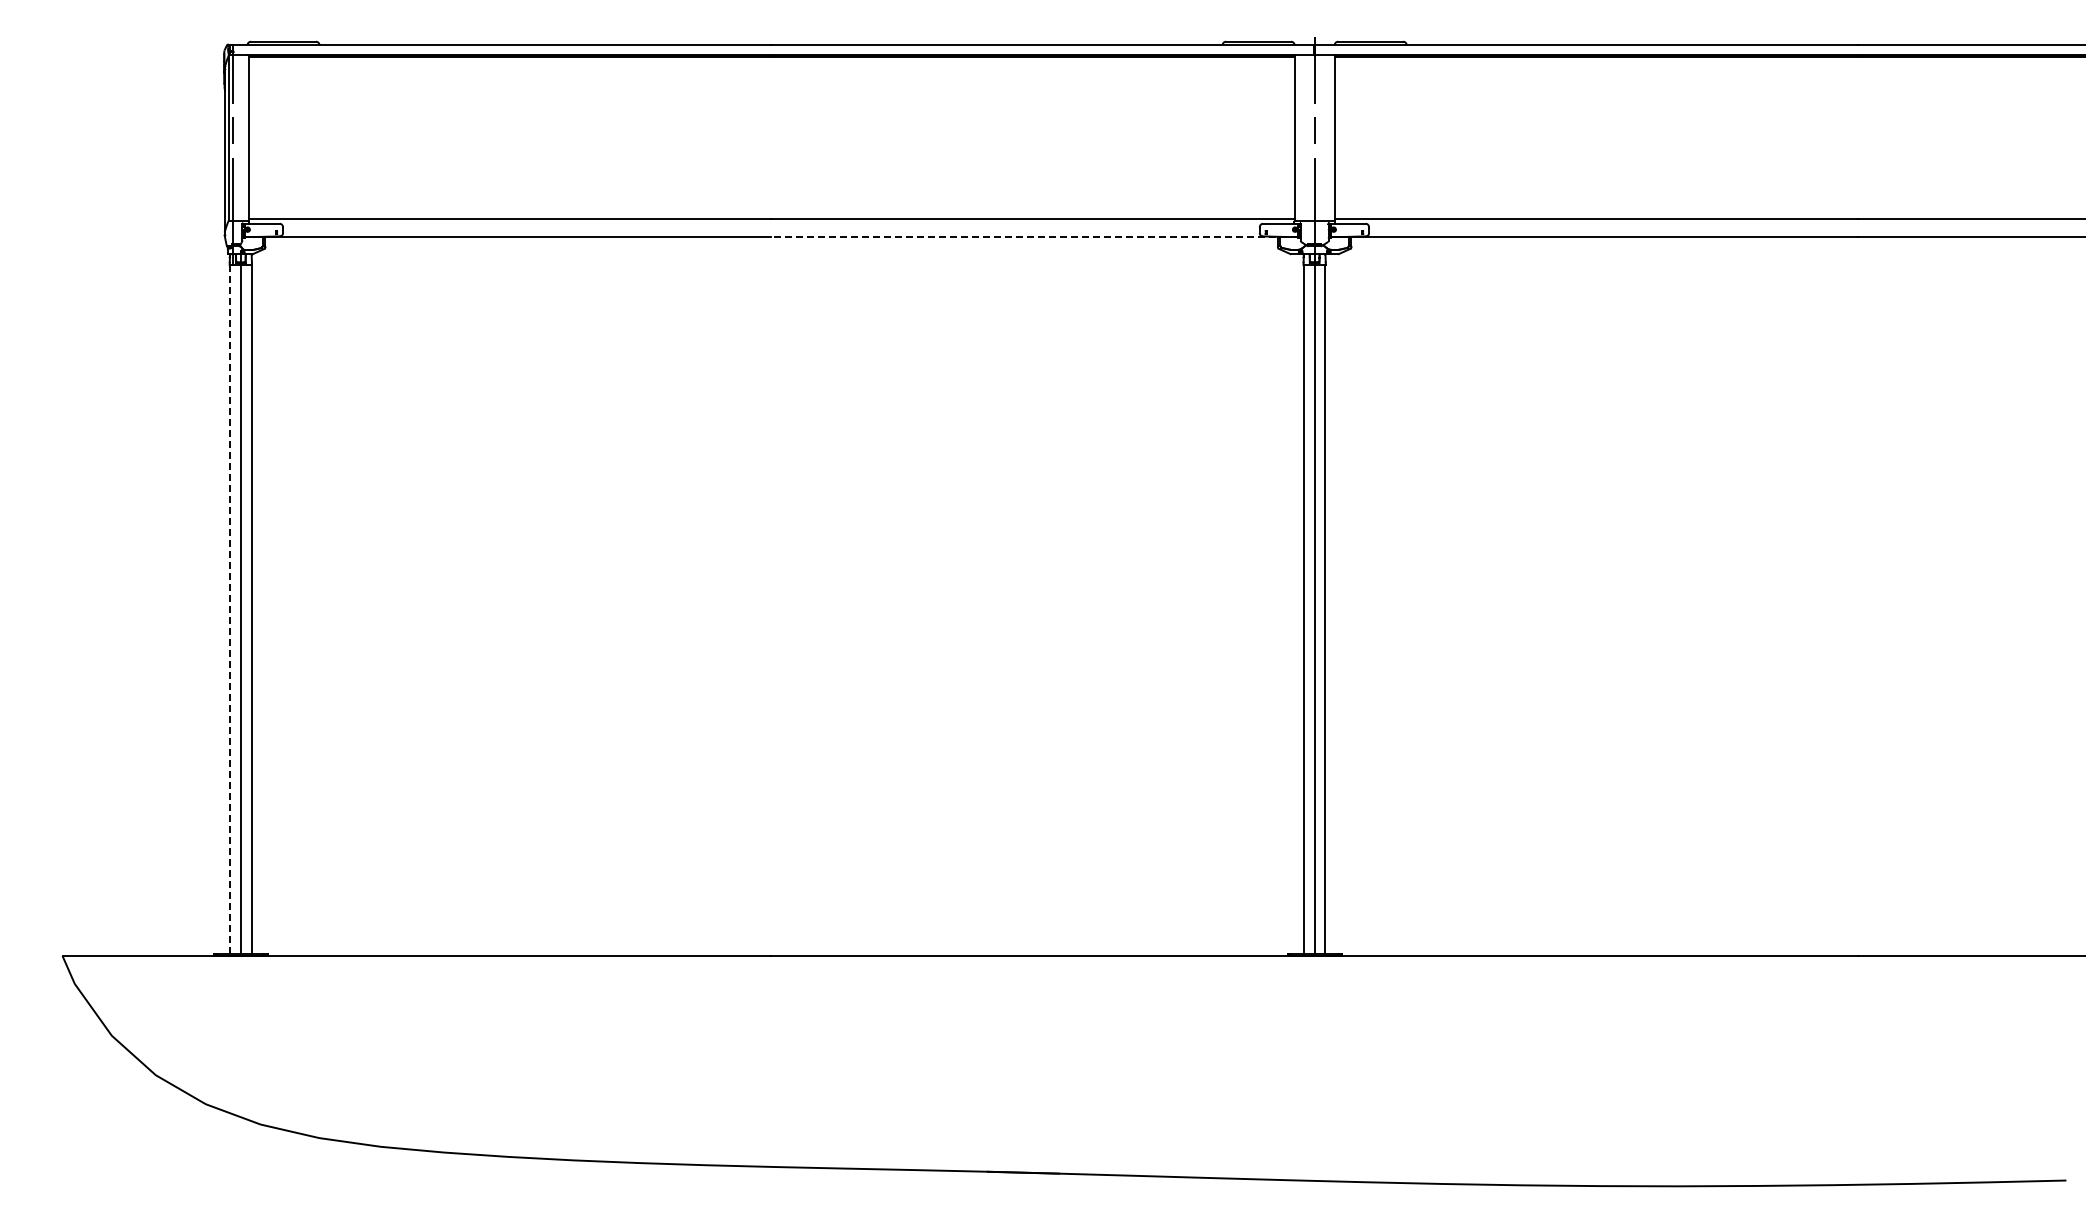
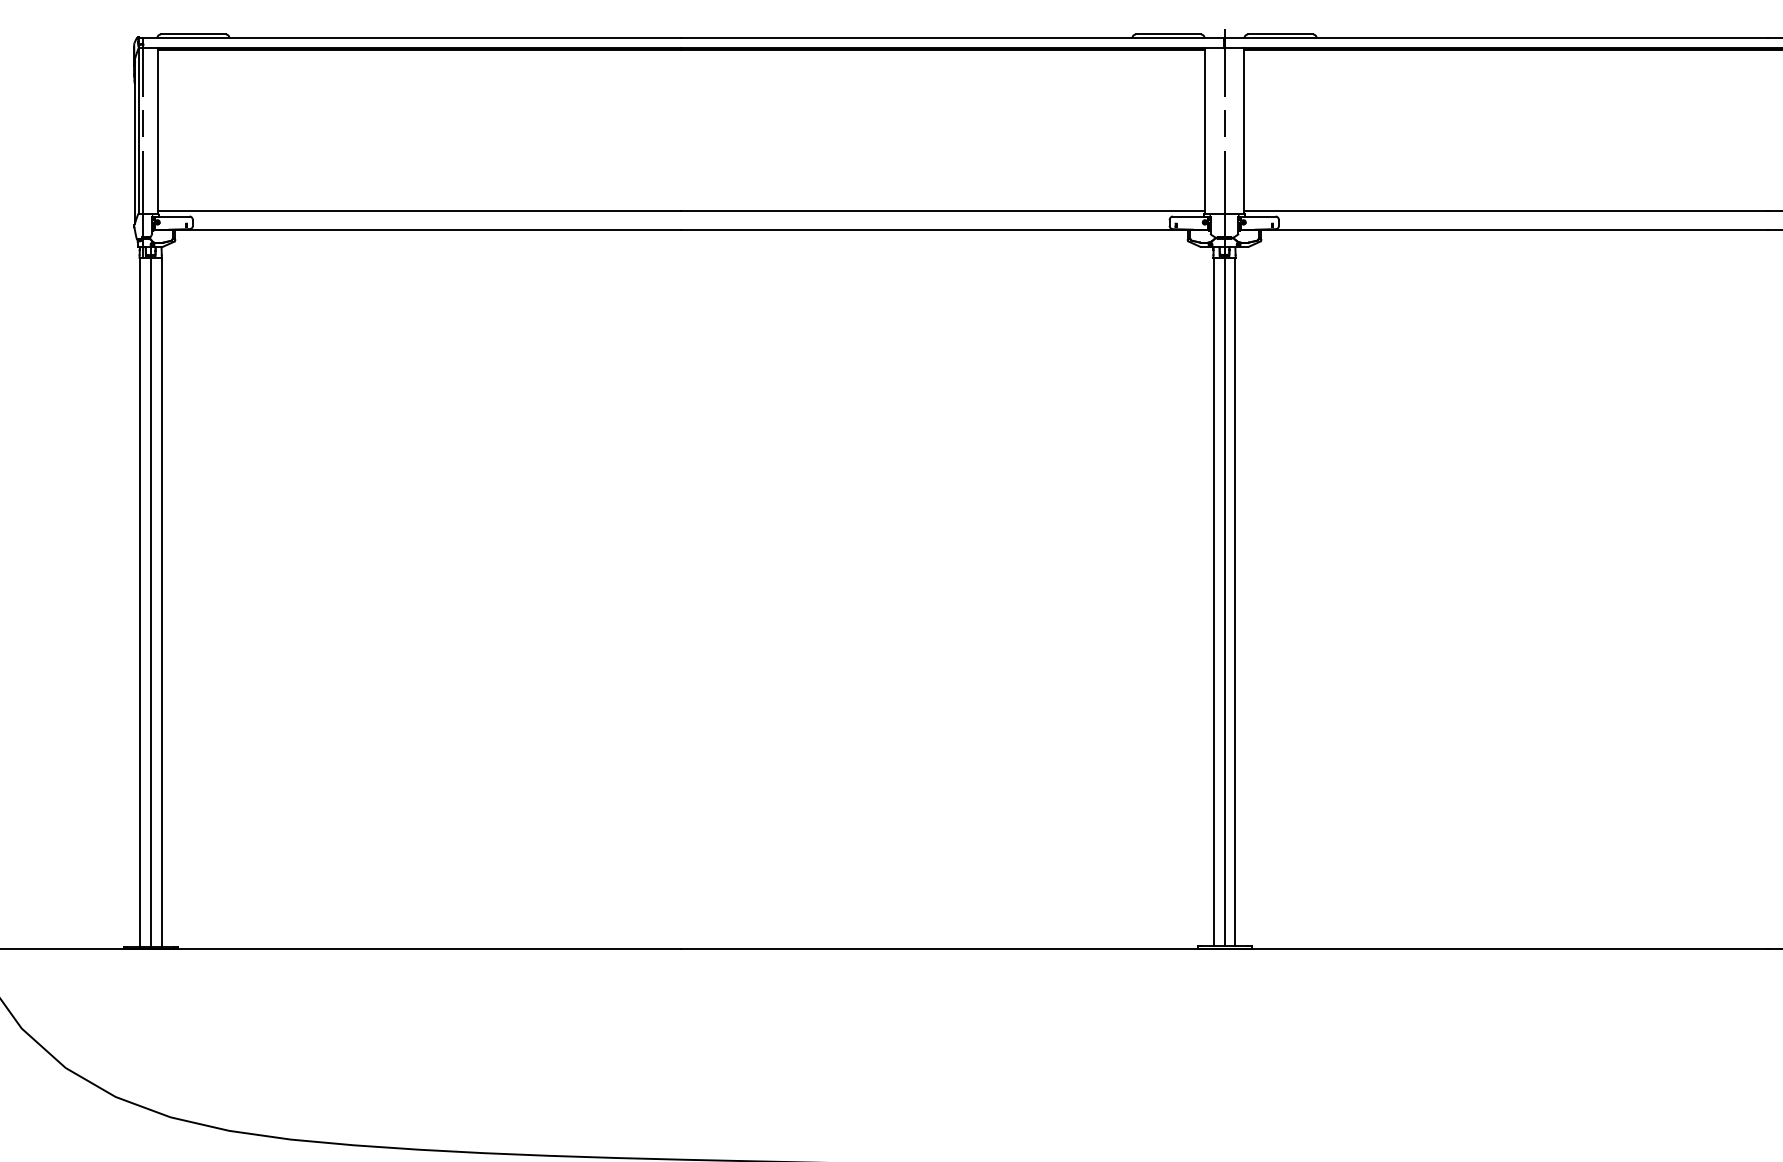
line: (1033, 237) -> (943, 230), dashed -> solid
line: (230, 609) -> (140, 602), dashed -> solid

